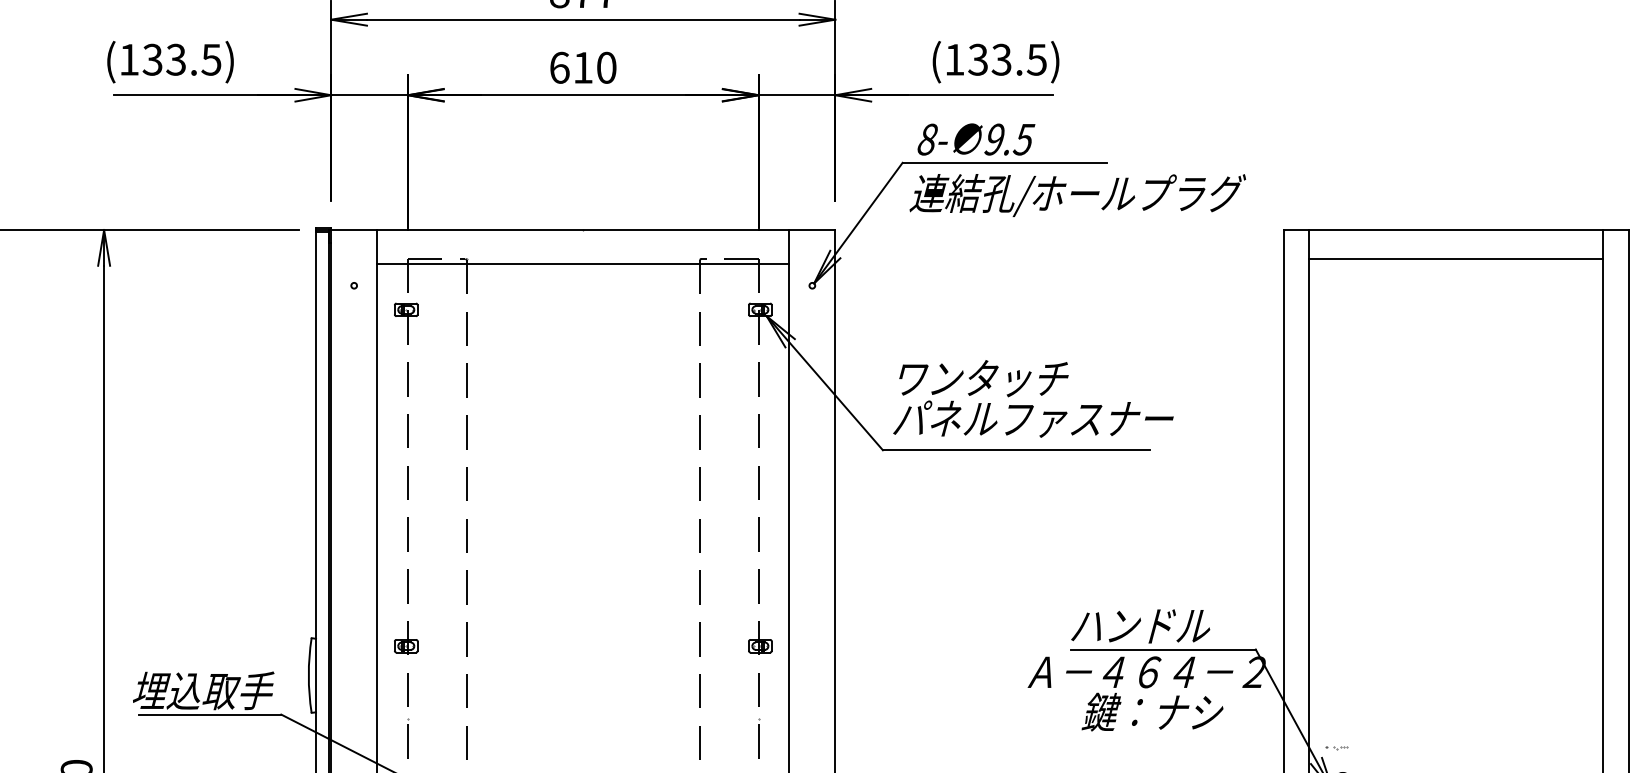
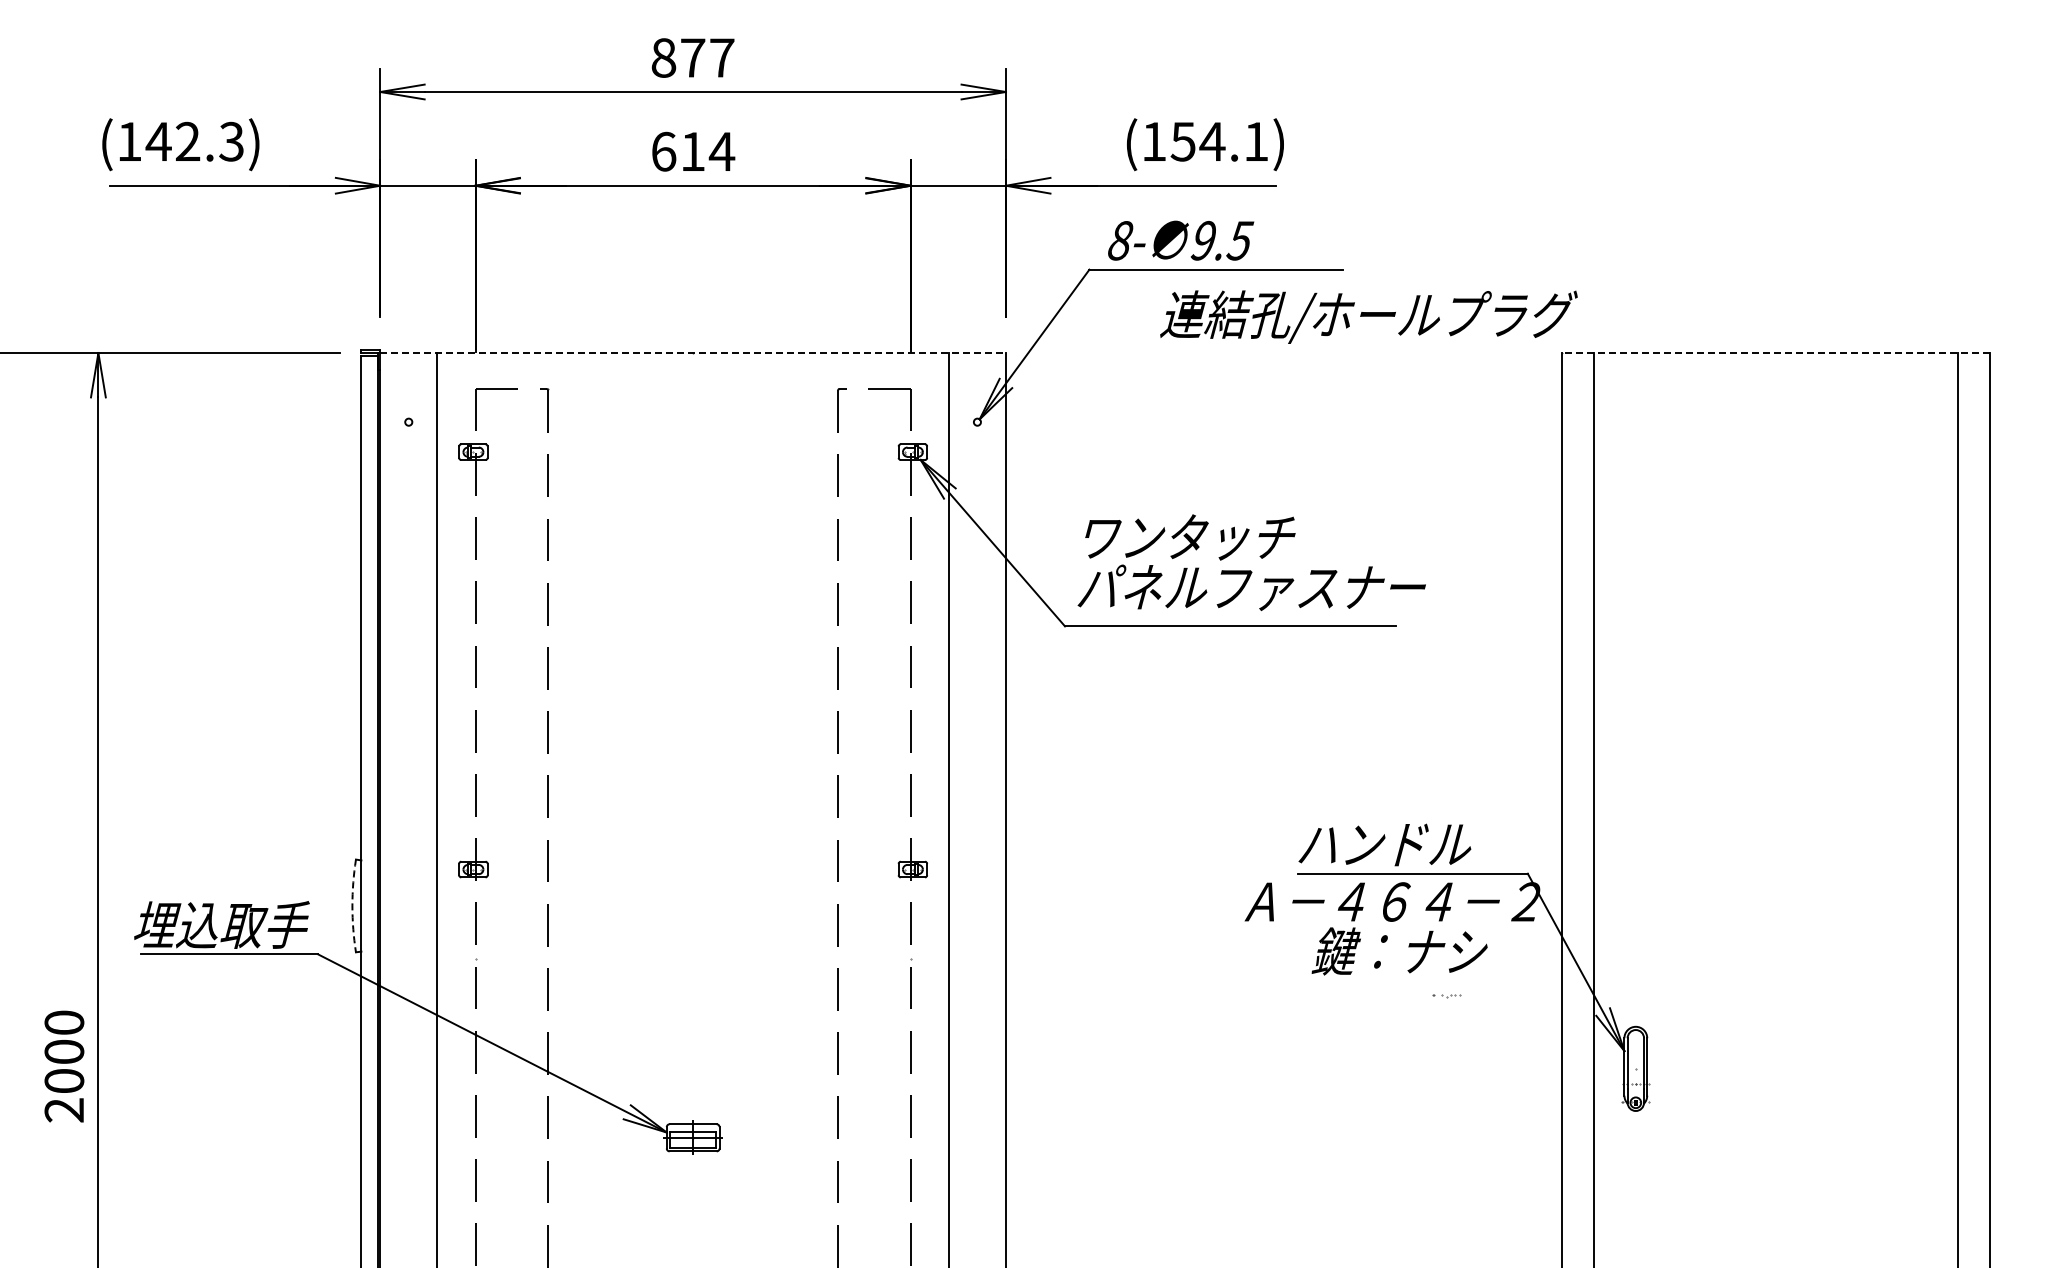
text: (181, 59) -> (194, 141), (133.5) -> (142.3)
text: (1007, 59) -> (1219, 141), (133.5) -> (154.1)
text: (606, 67) -> (721, 151), 610 -> 614
text: (1077, 194) -> (1368, 316), moved
line: (583, 230) -> (693, 353), solid -> dashed
line: (1455, 230) -> (1775, 353), solid -> dashed
line: (1456, 258) -> (1776, 388), removed
line: (582, 264) -> (692, 395), removed
arc: (308, 675) -> (352, 905), solid -> dashed
part: (1336, 748) -> (1446, 996), moved

